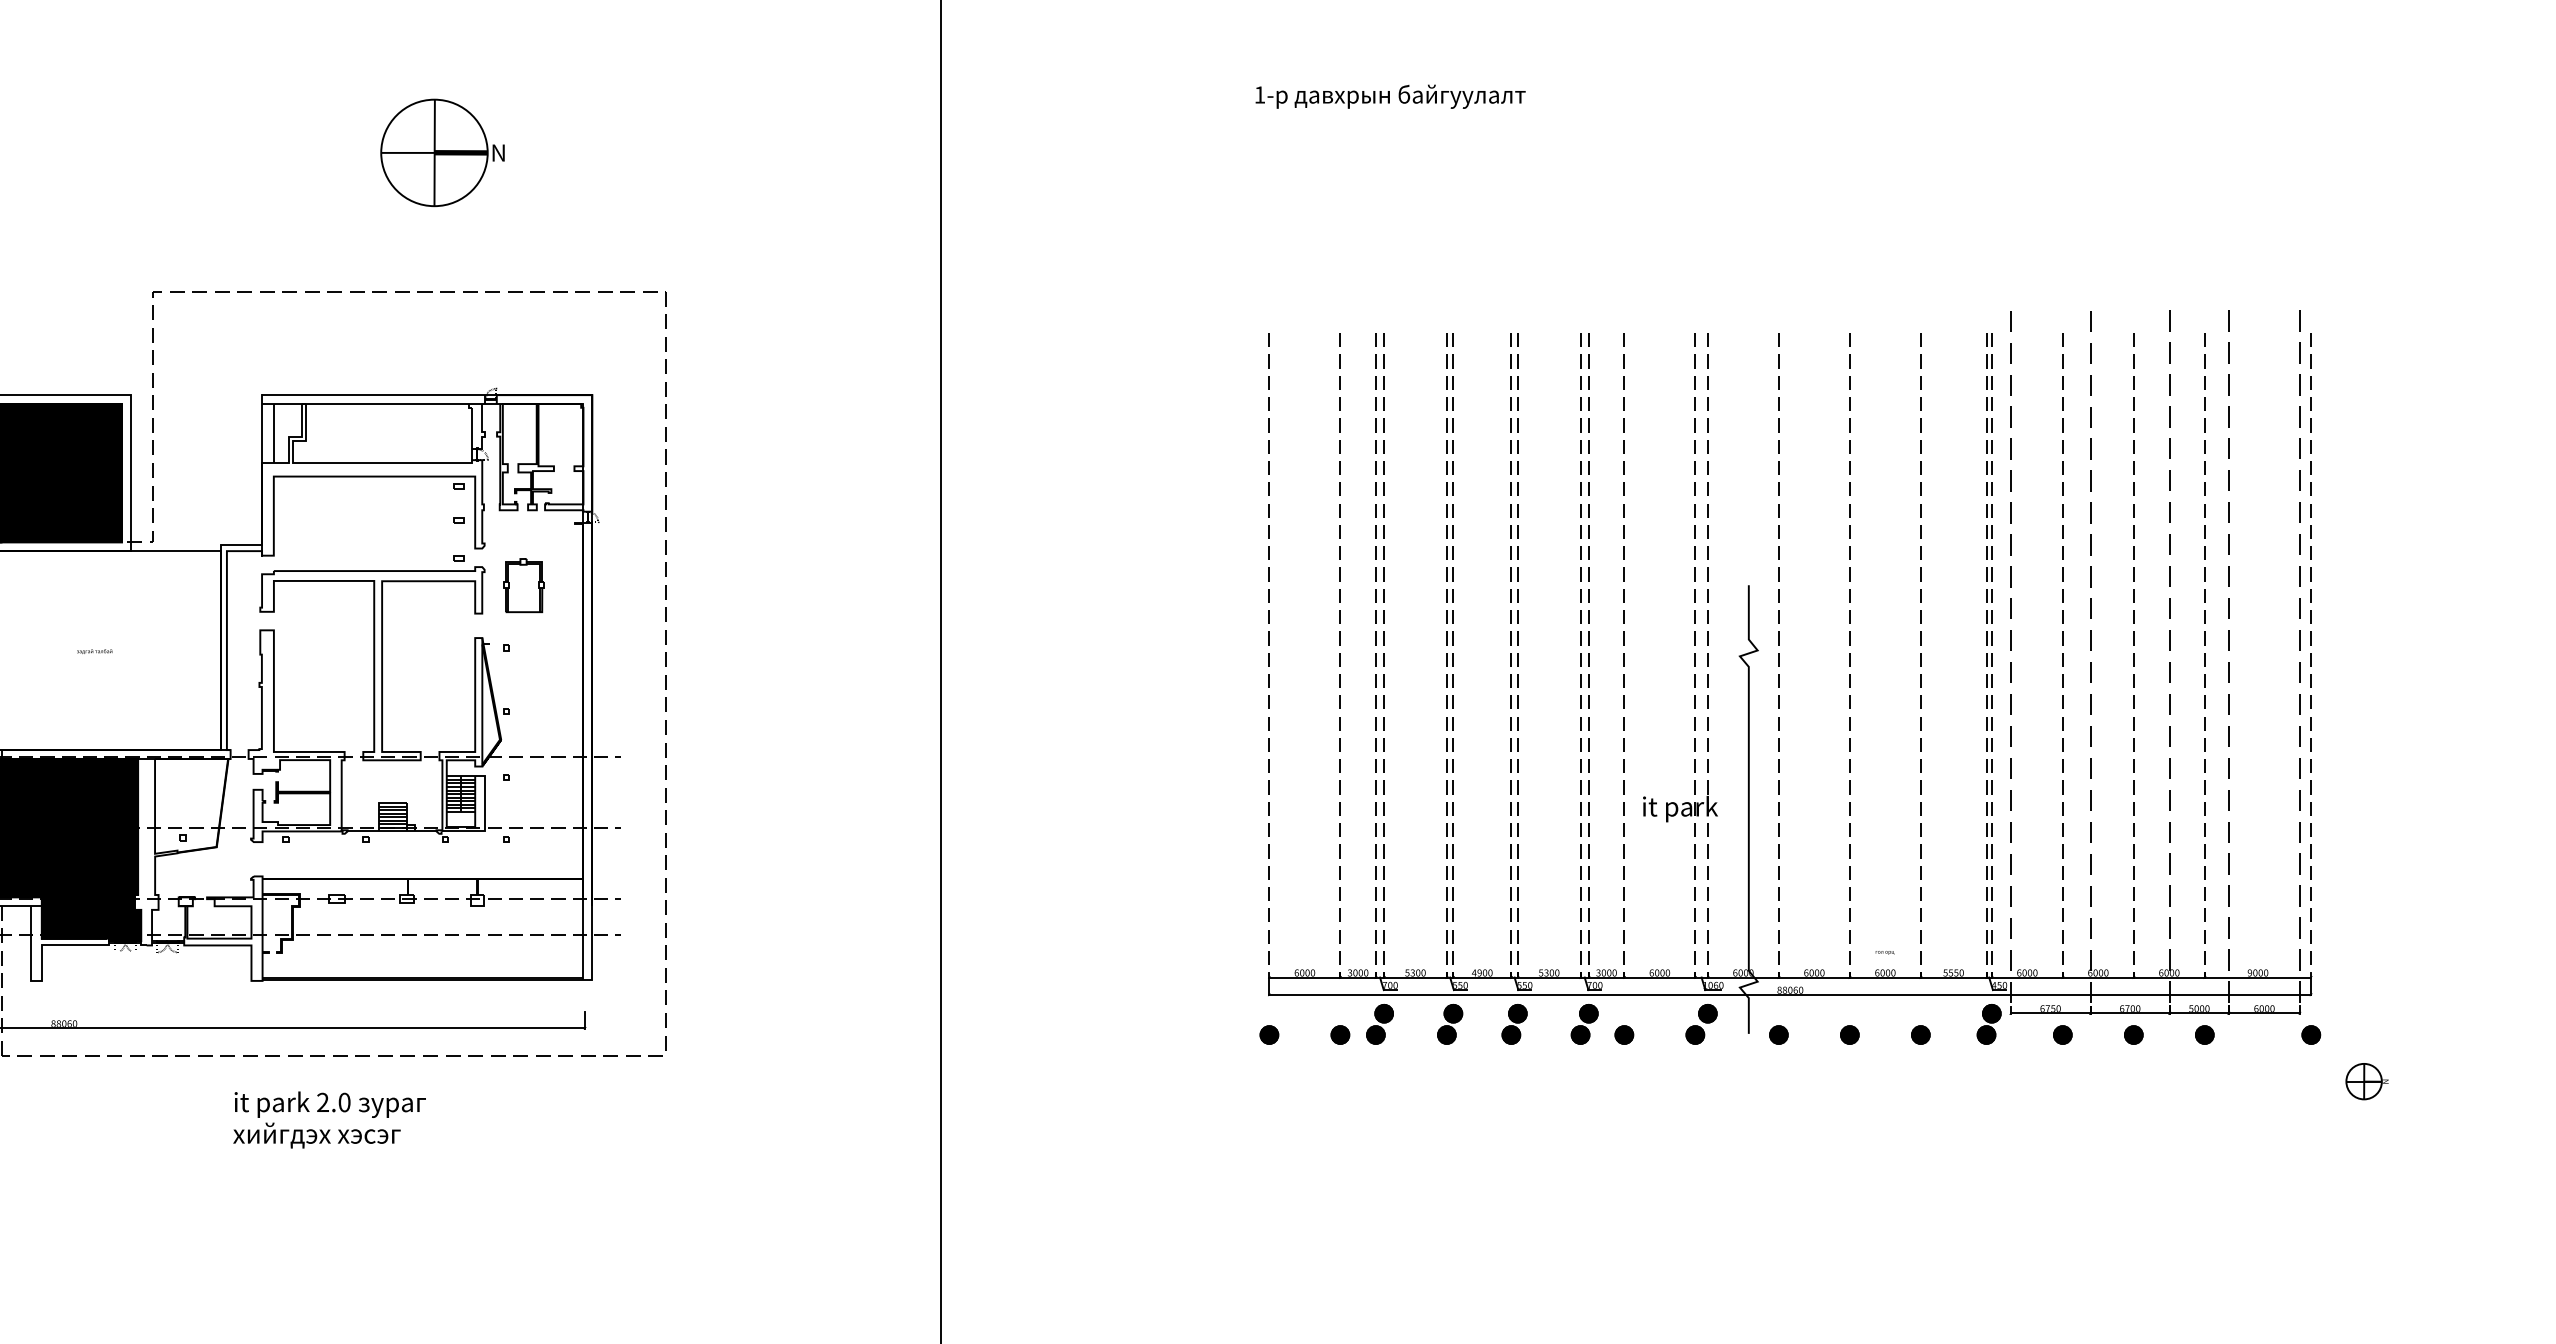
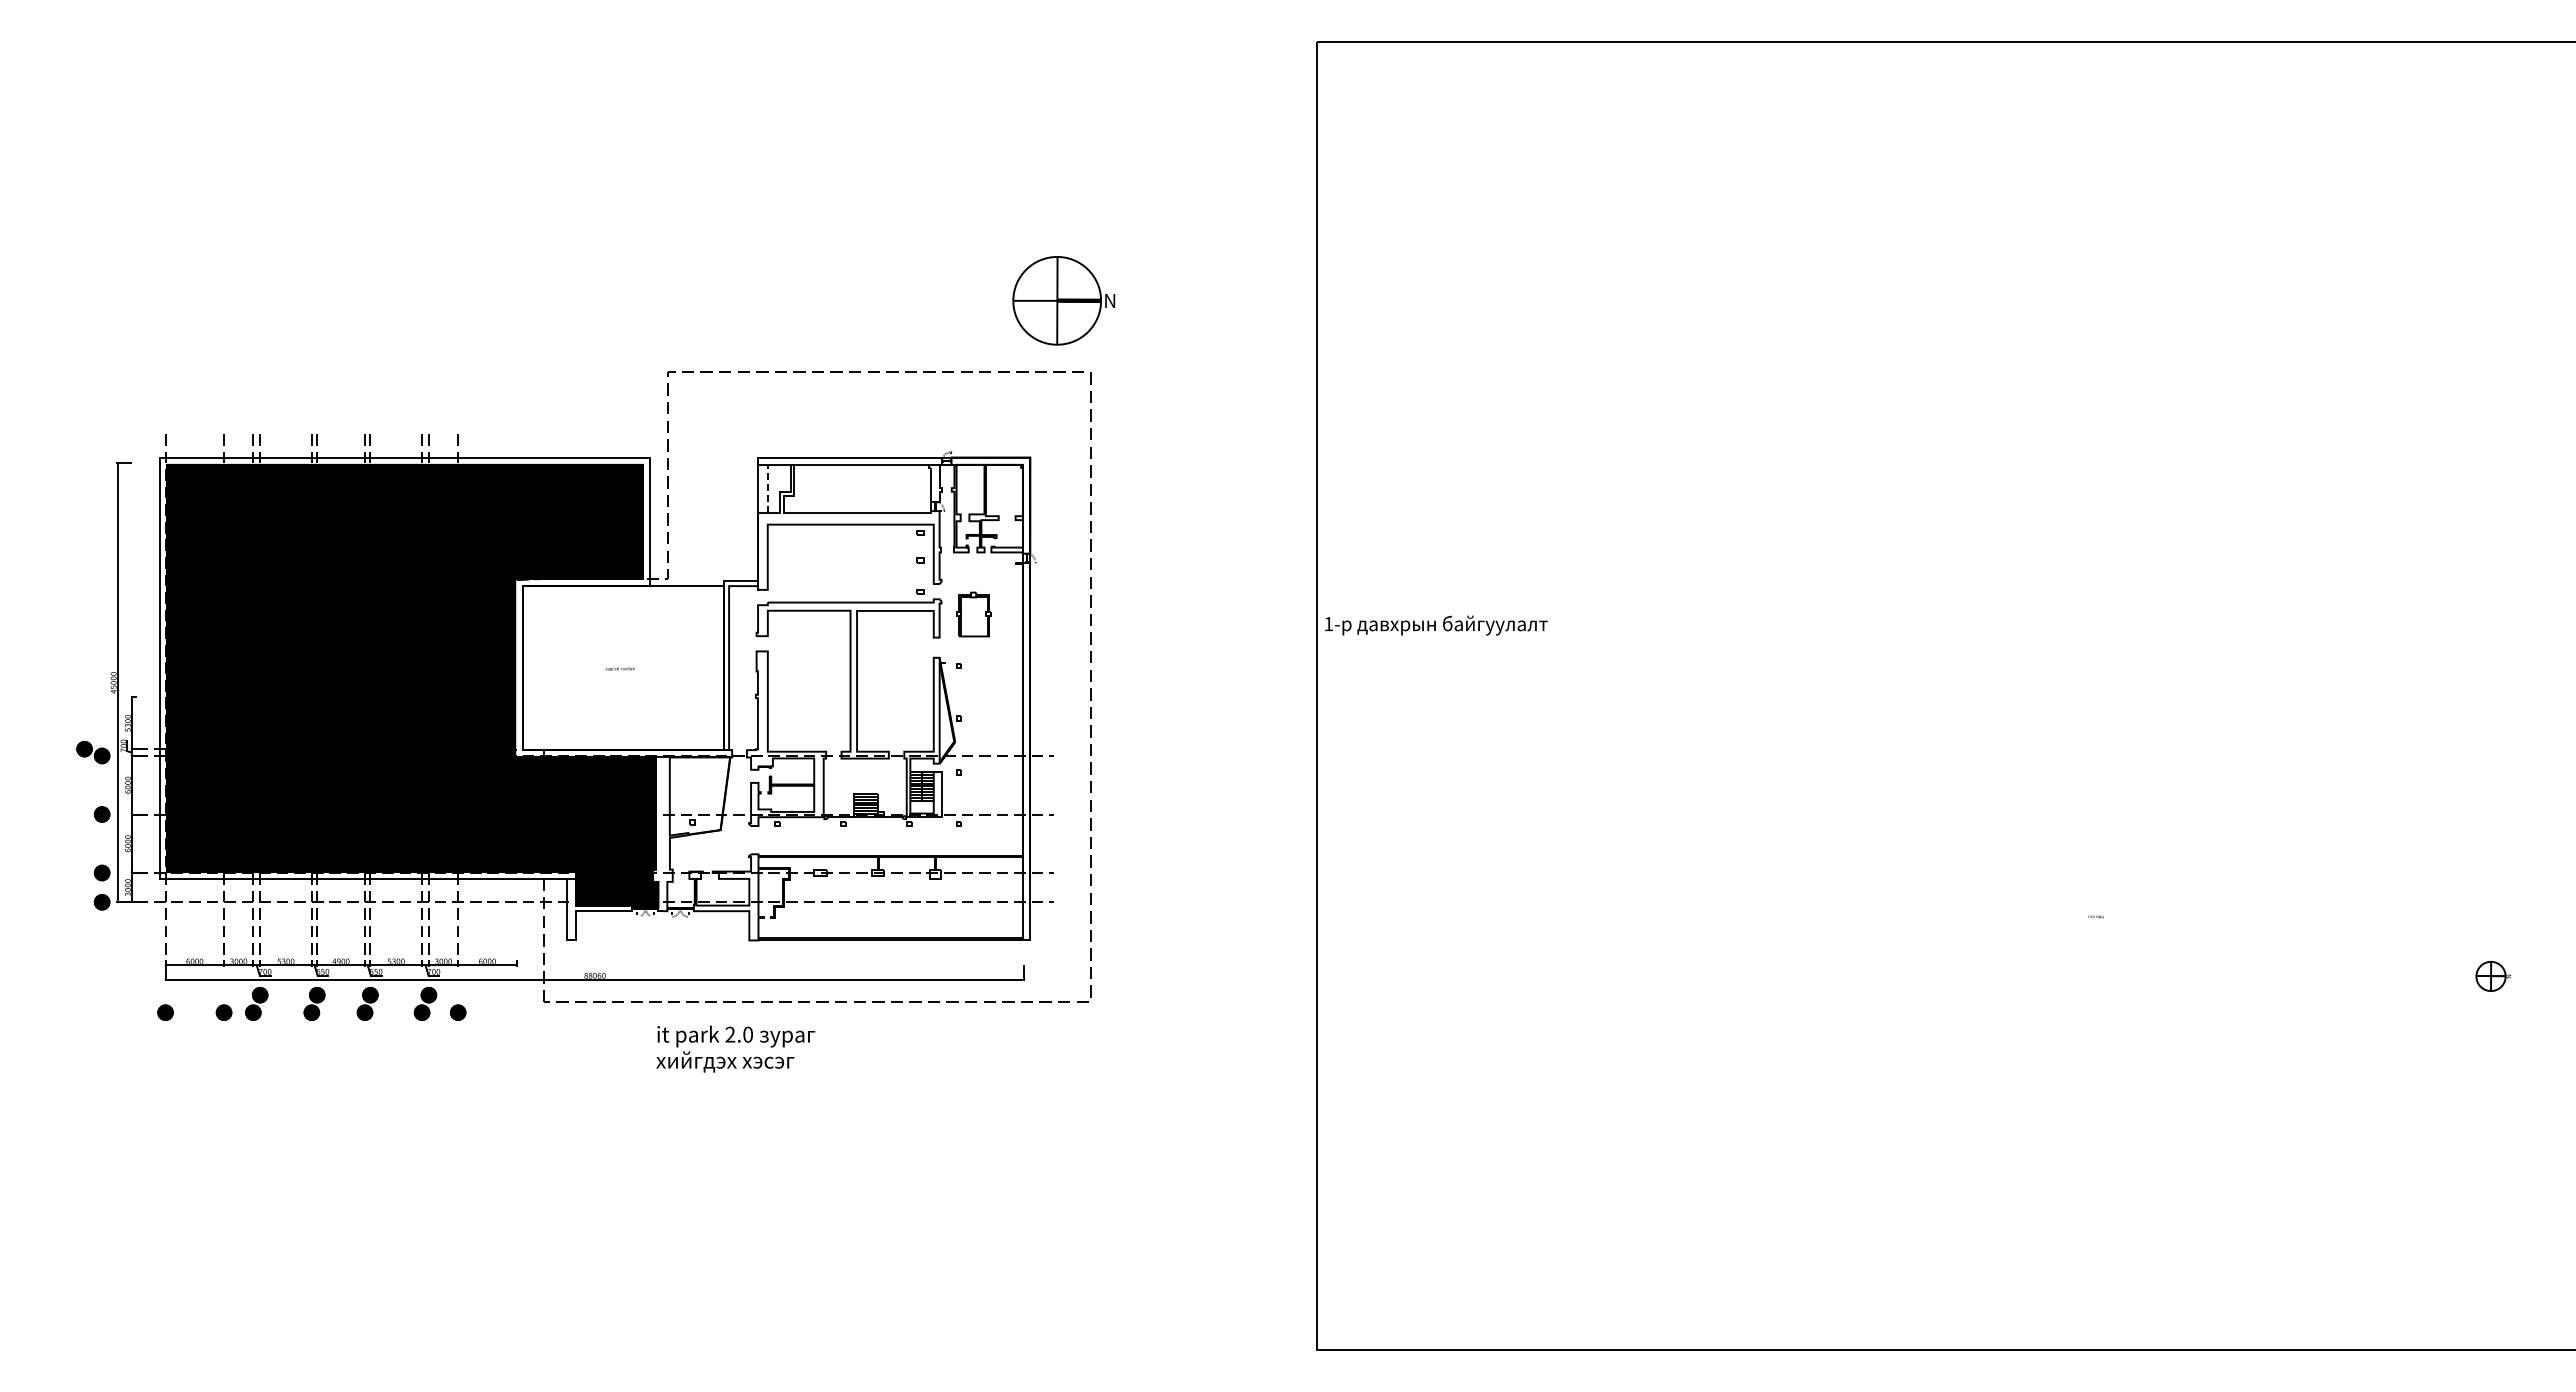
text: (1390, 96) -> (1436, 625), moved
part: (442, 152) -> (1063, 300), moved
line: (273, 432) -> (767, 488), solid -> dashed
part: (1780, 677) -> (2009, 690), removed
part: (2367, 1081) -> (2493, 976), moved
text: (329, 1119) -> (735, 1048), moved

